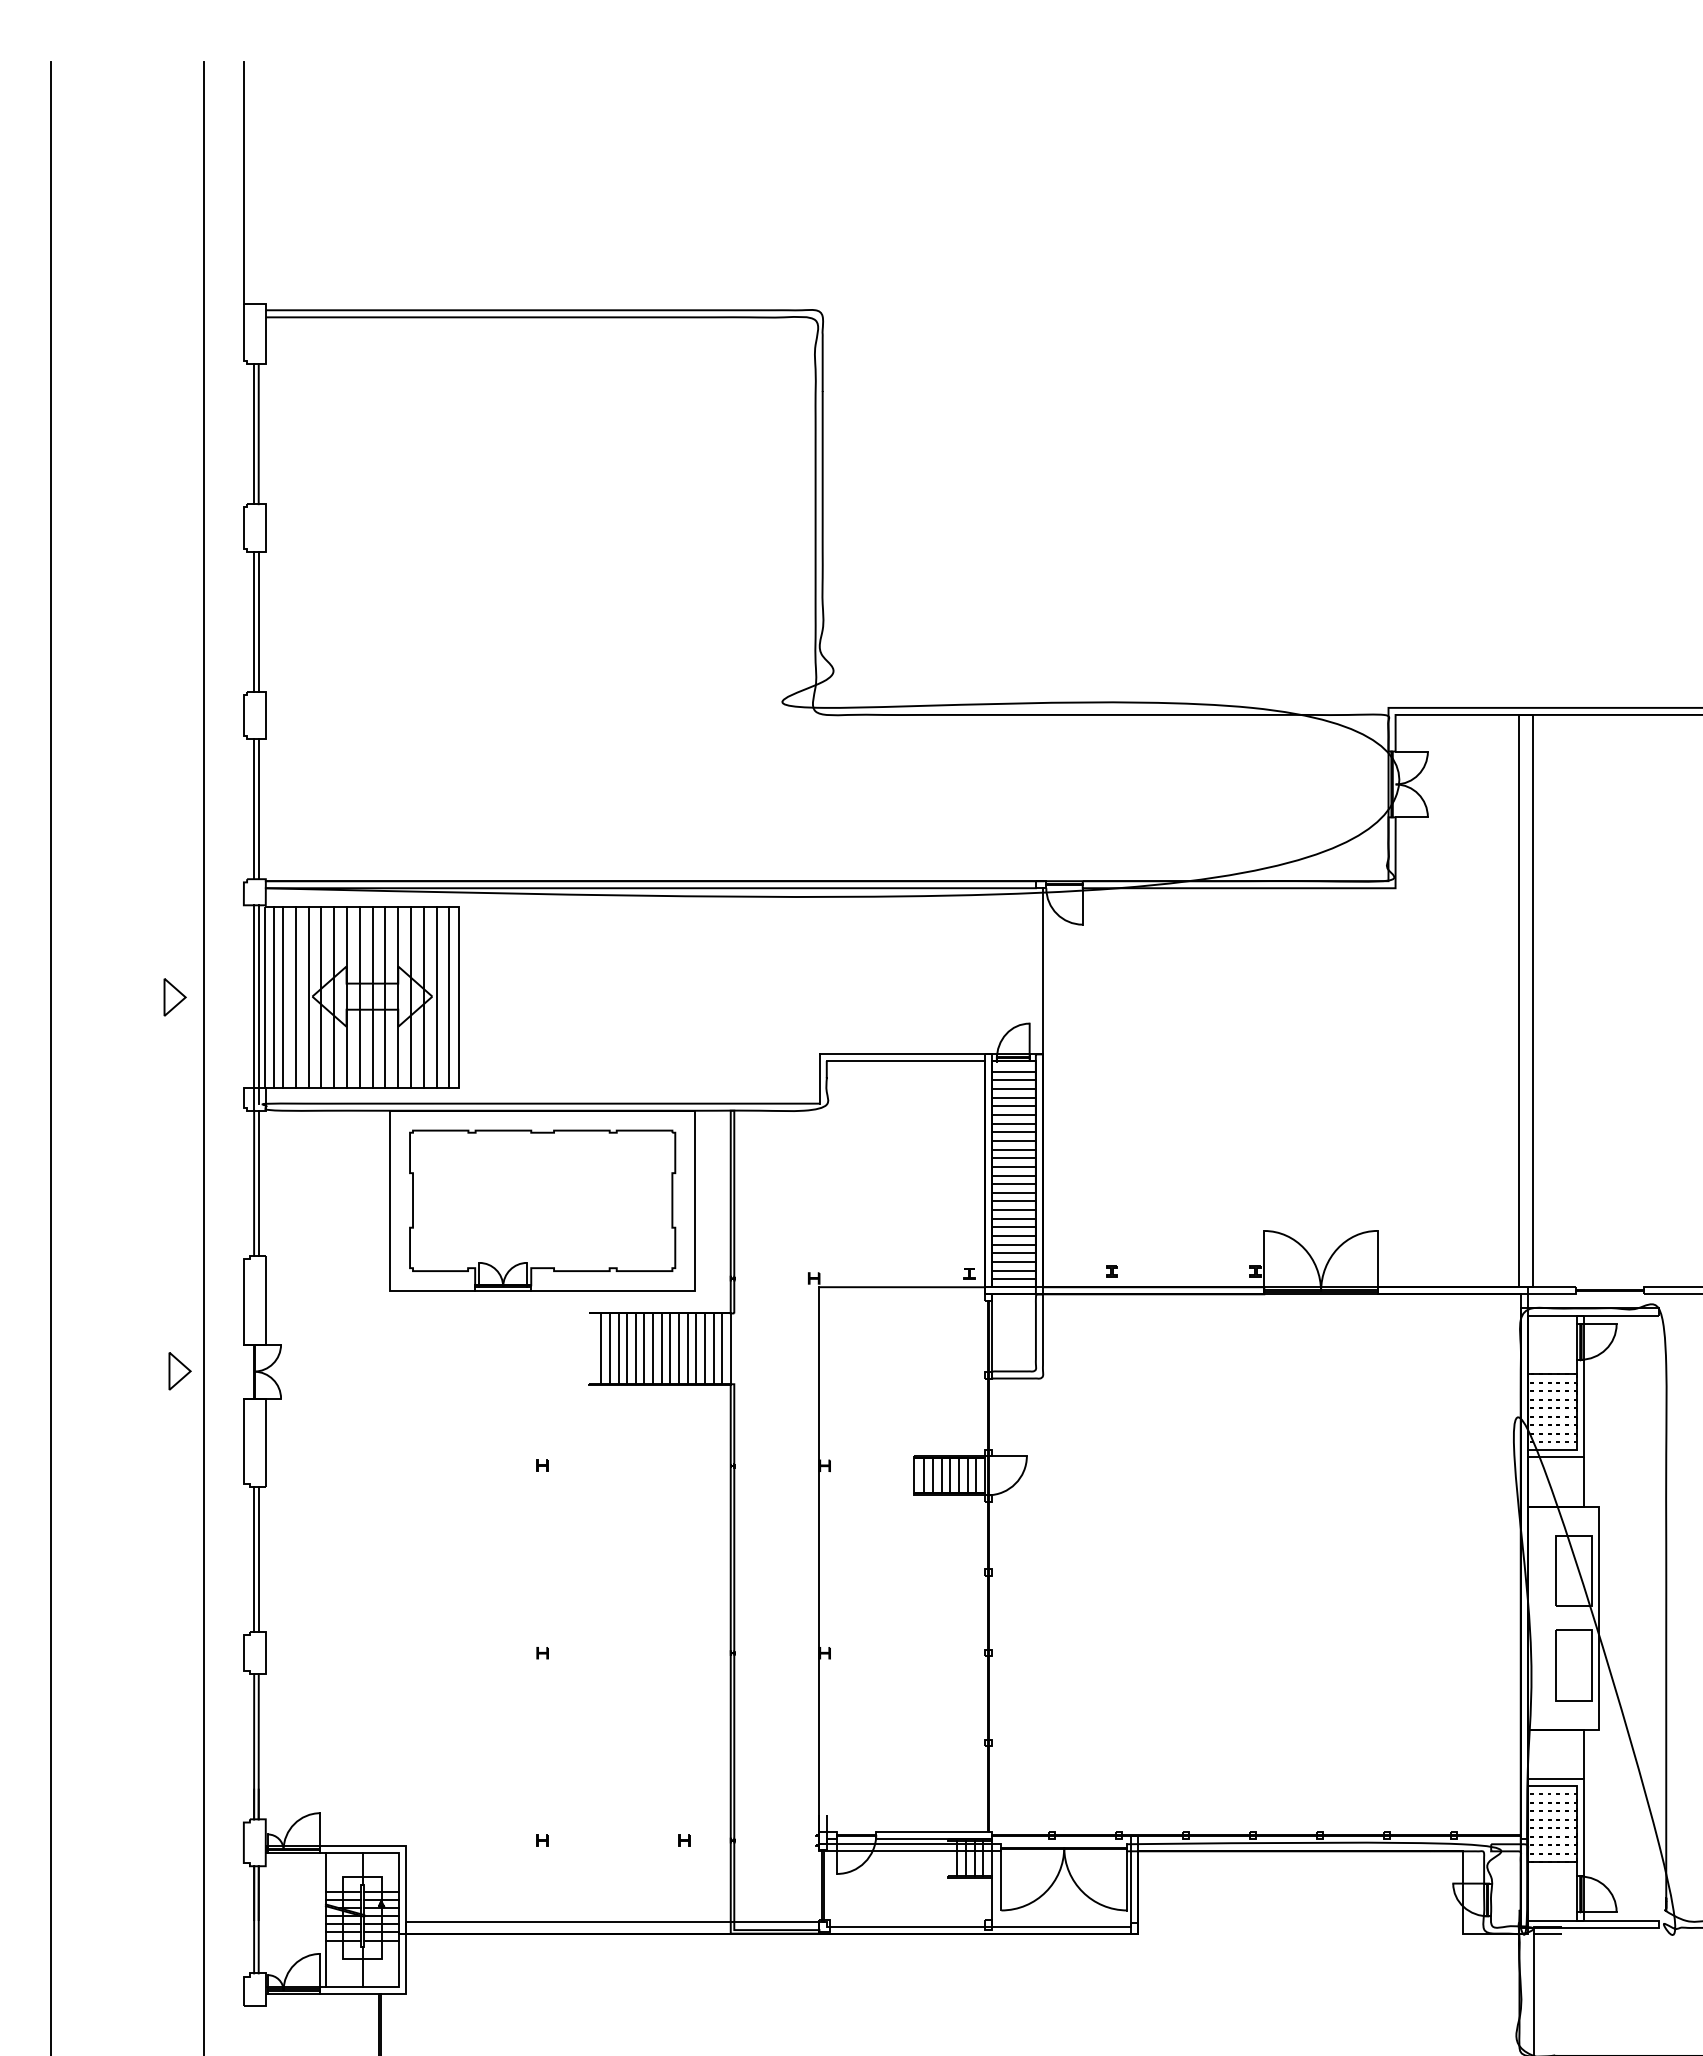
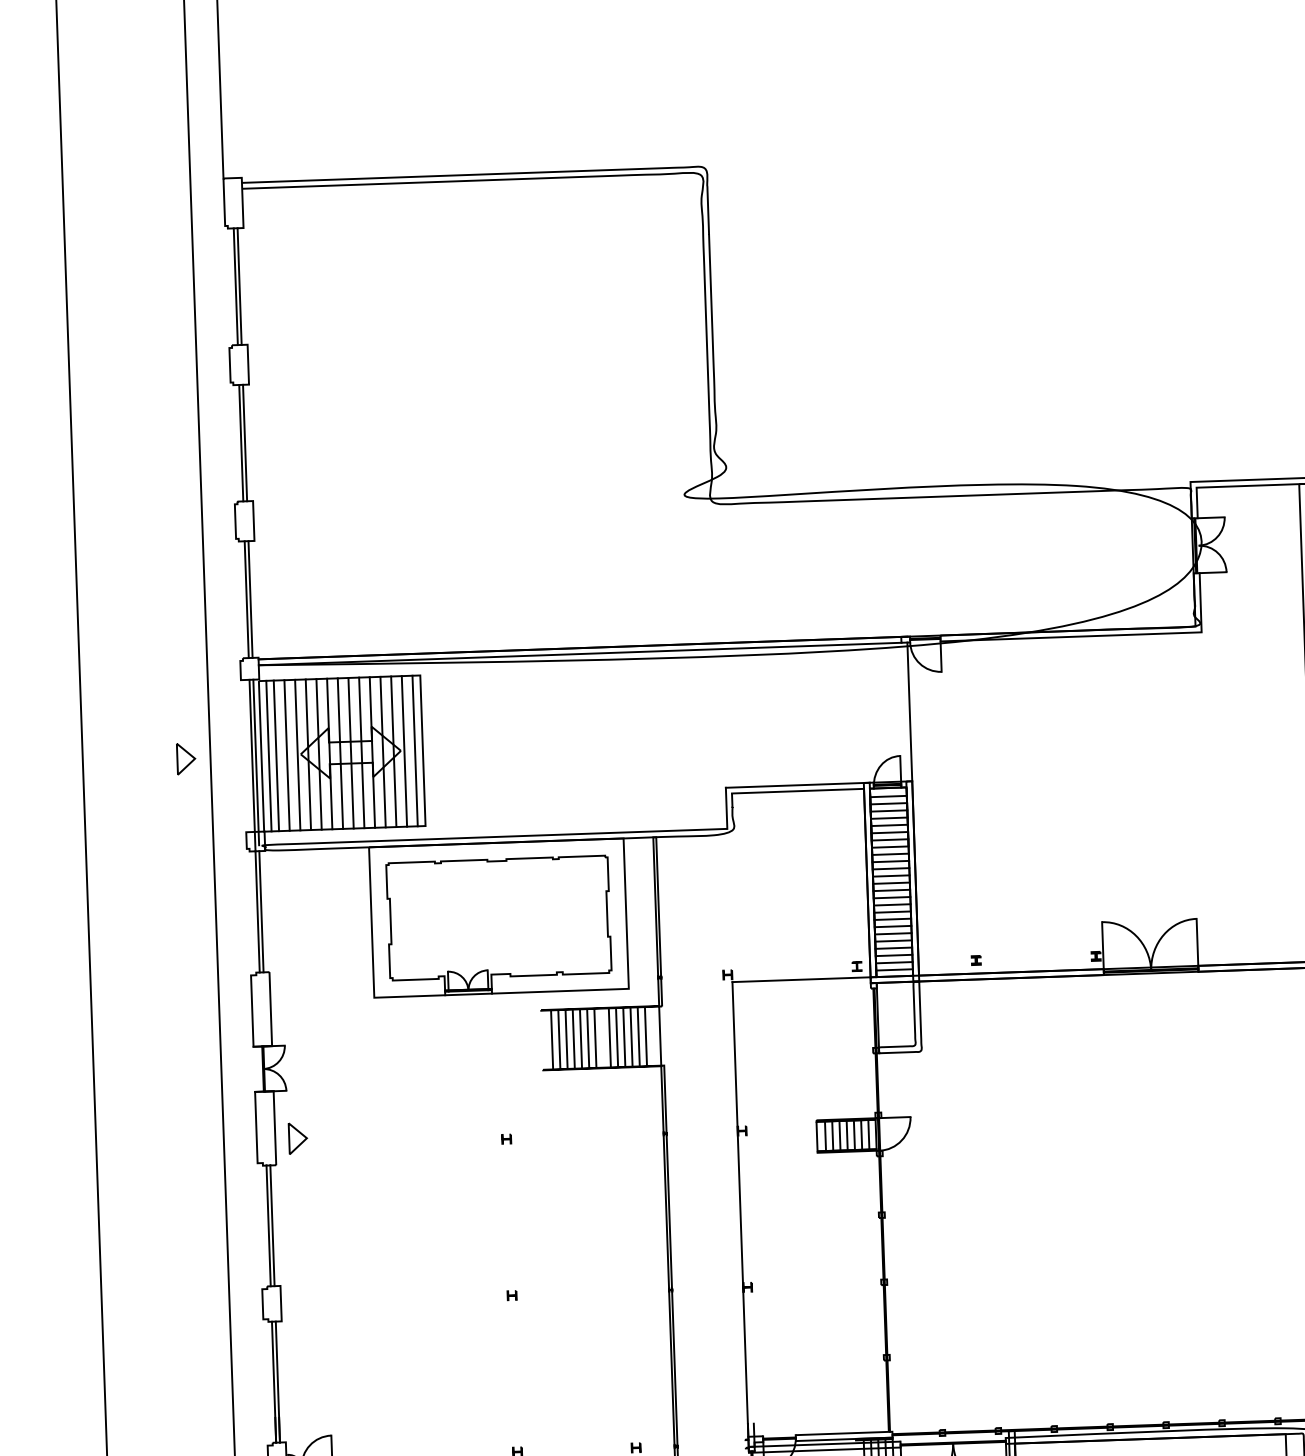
line: (661, 1348) -> (602, 1037), removed
line: (722, 1348) -> (653, 1036), removed
part: (179, 1371) -> (297, 1138), moved

